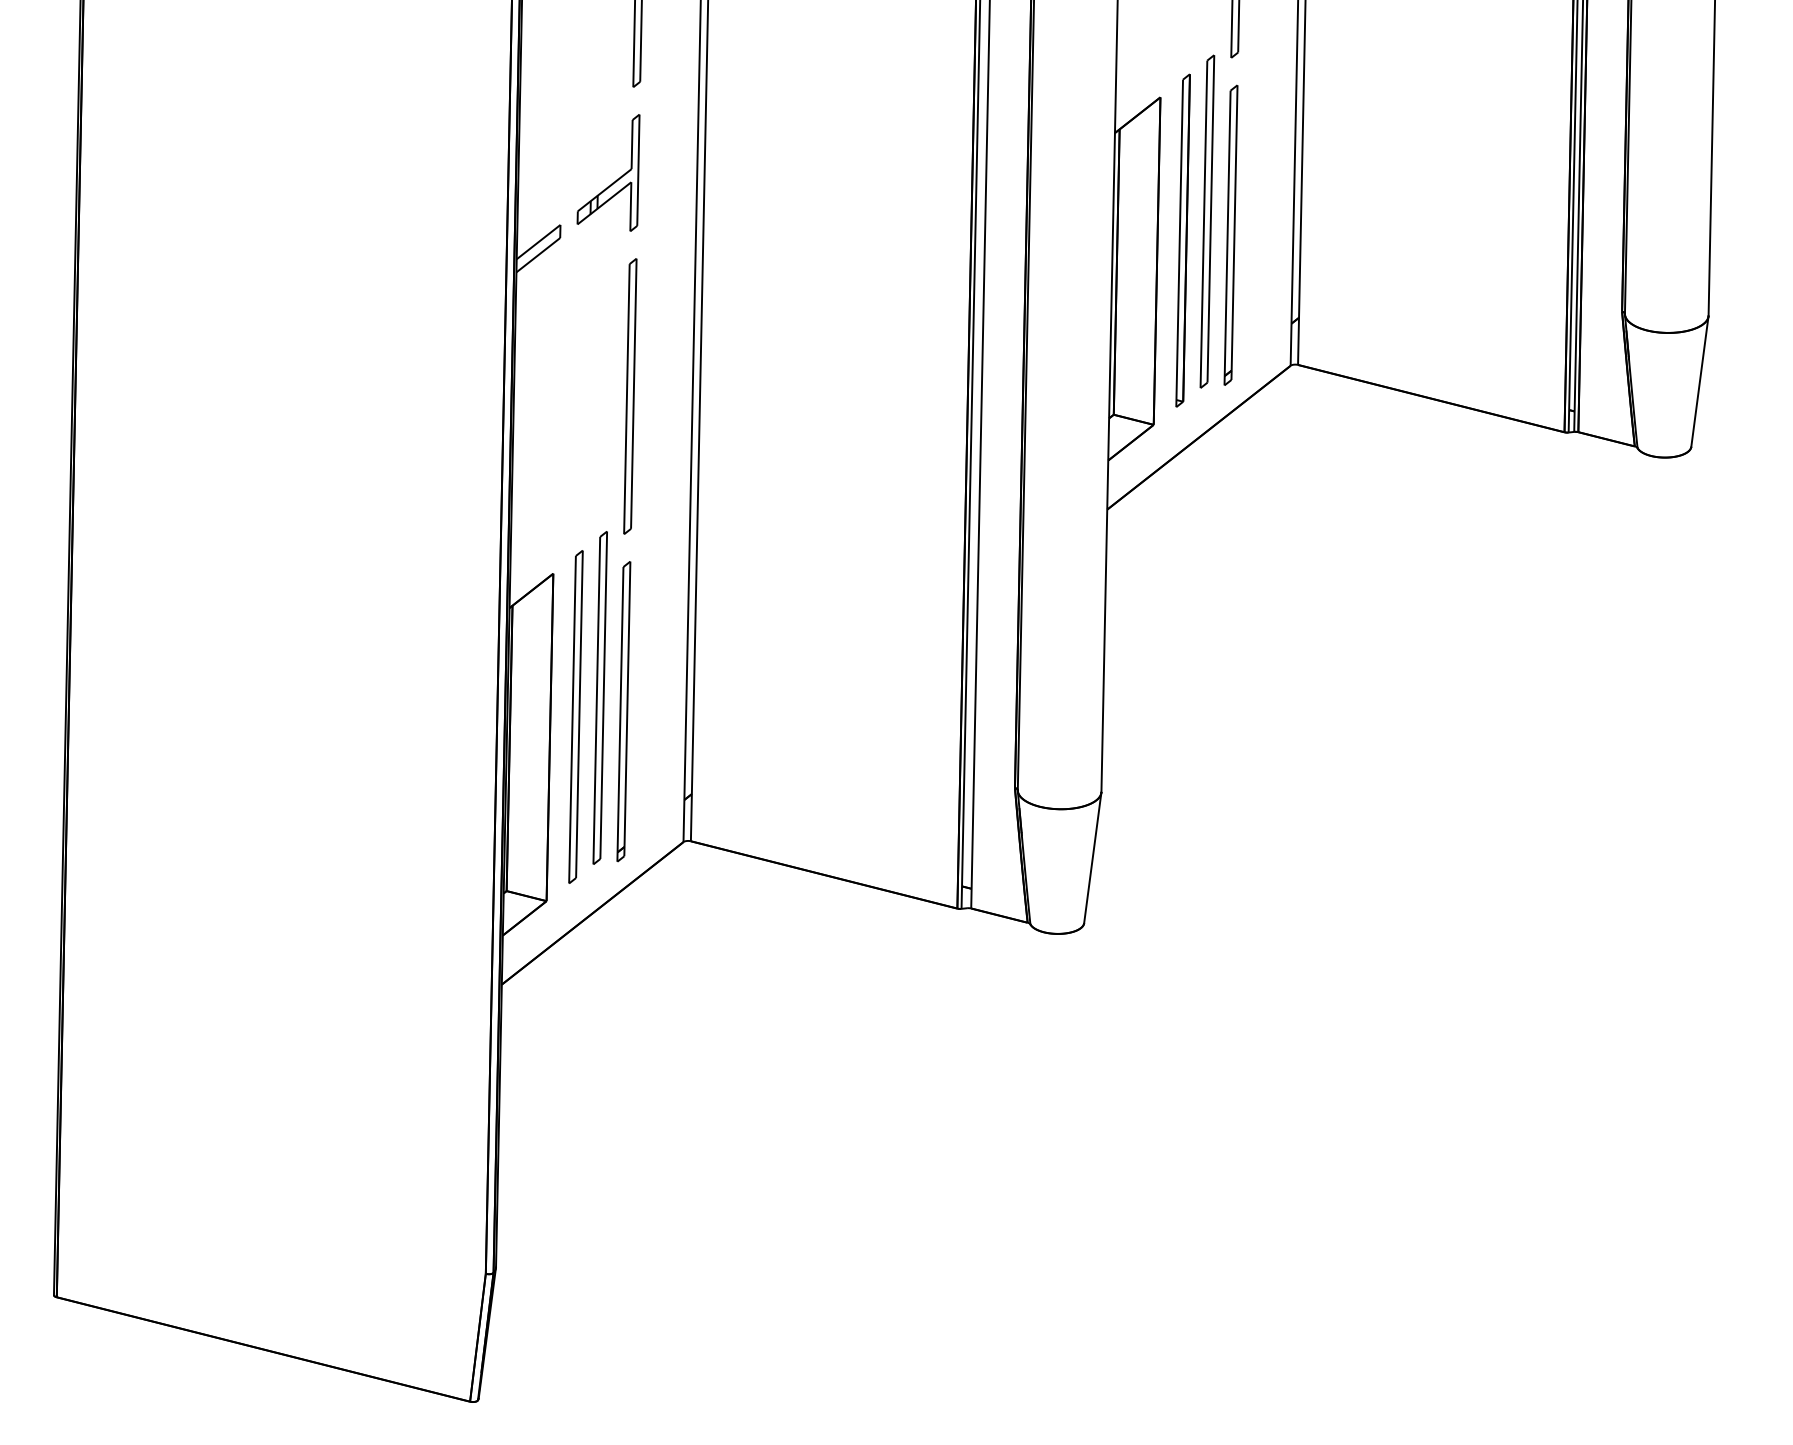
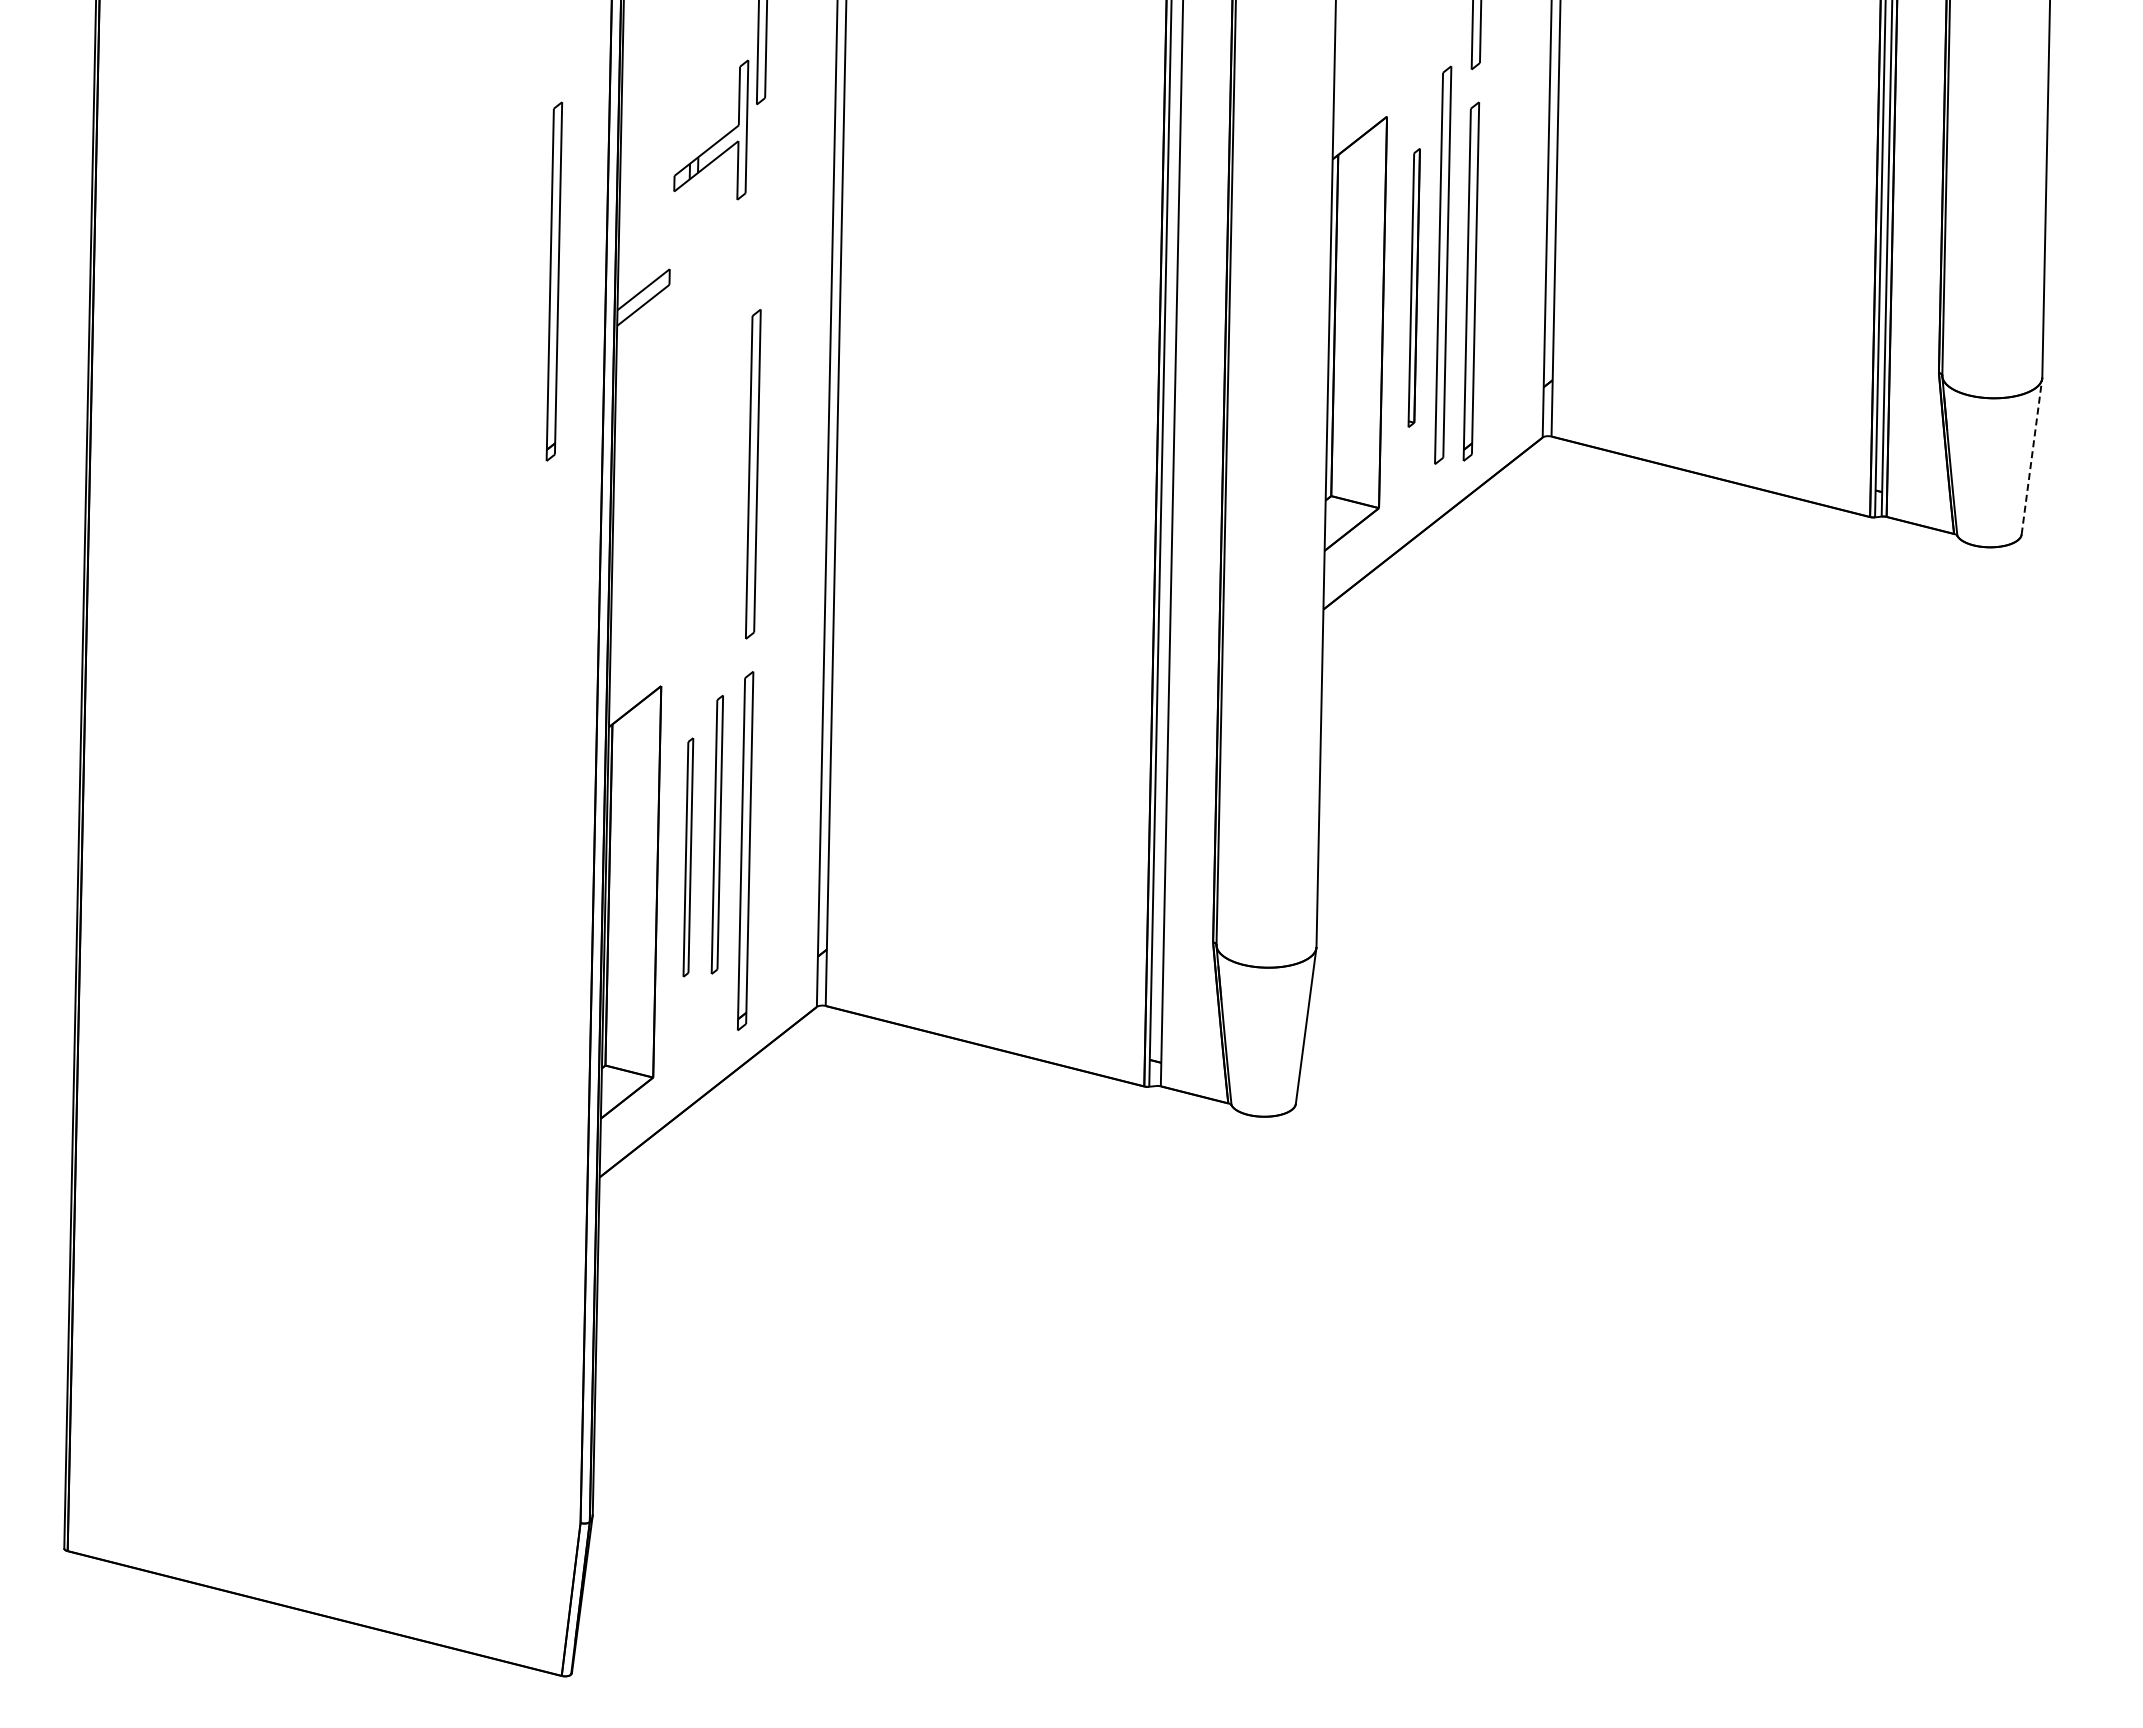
part: (616, 180) -> (720, 138), moved
part: (464, 235) -> (554, 281), added
part: (1183, 240) -> (1414, 287), size x0.7
line: (1699, 381) -> (2031, 456), solid -> dashed
part: (600, 697) -> (717, 834), size x0.7
part: (576, 717) -> (688, 857), size x0.6

